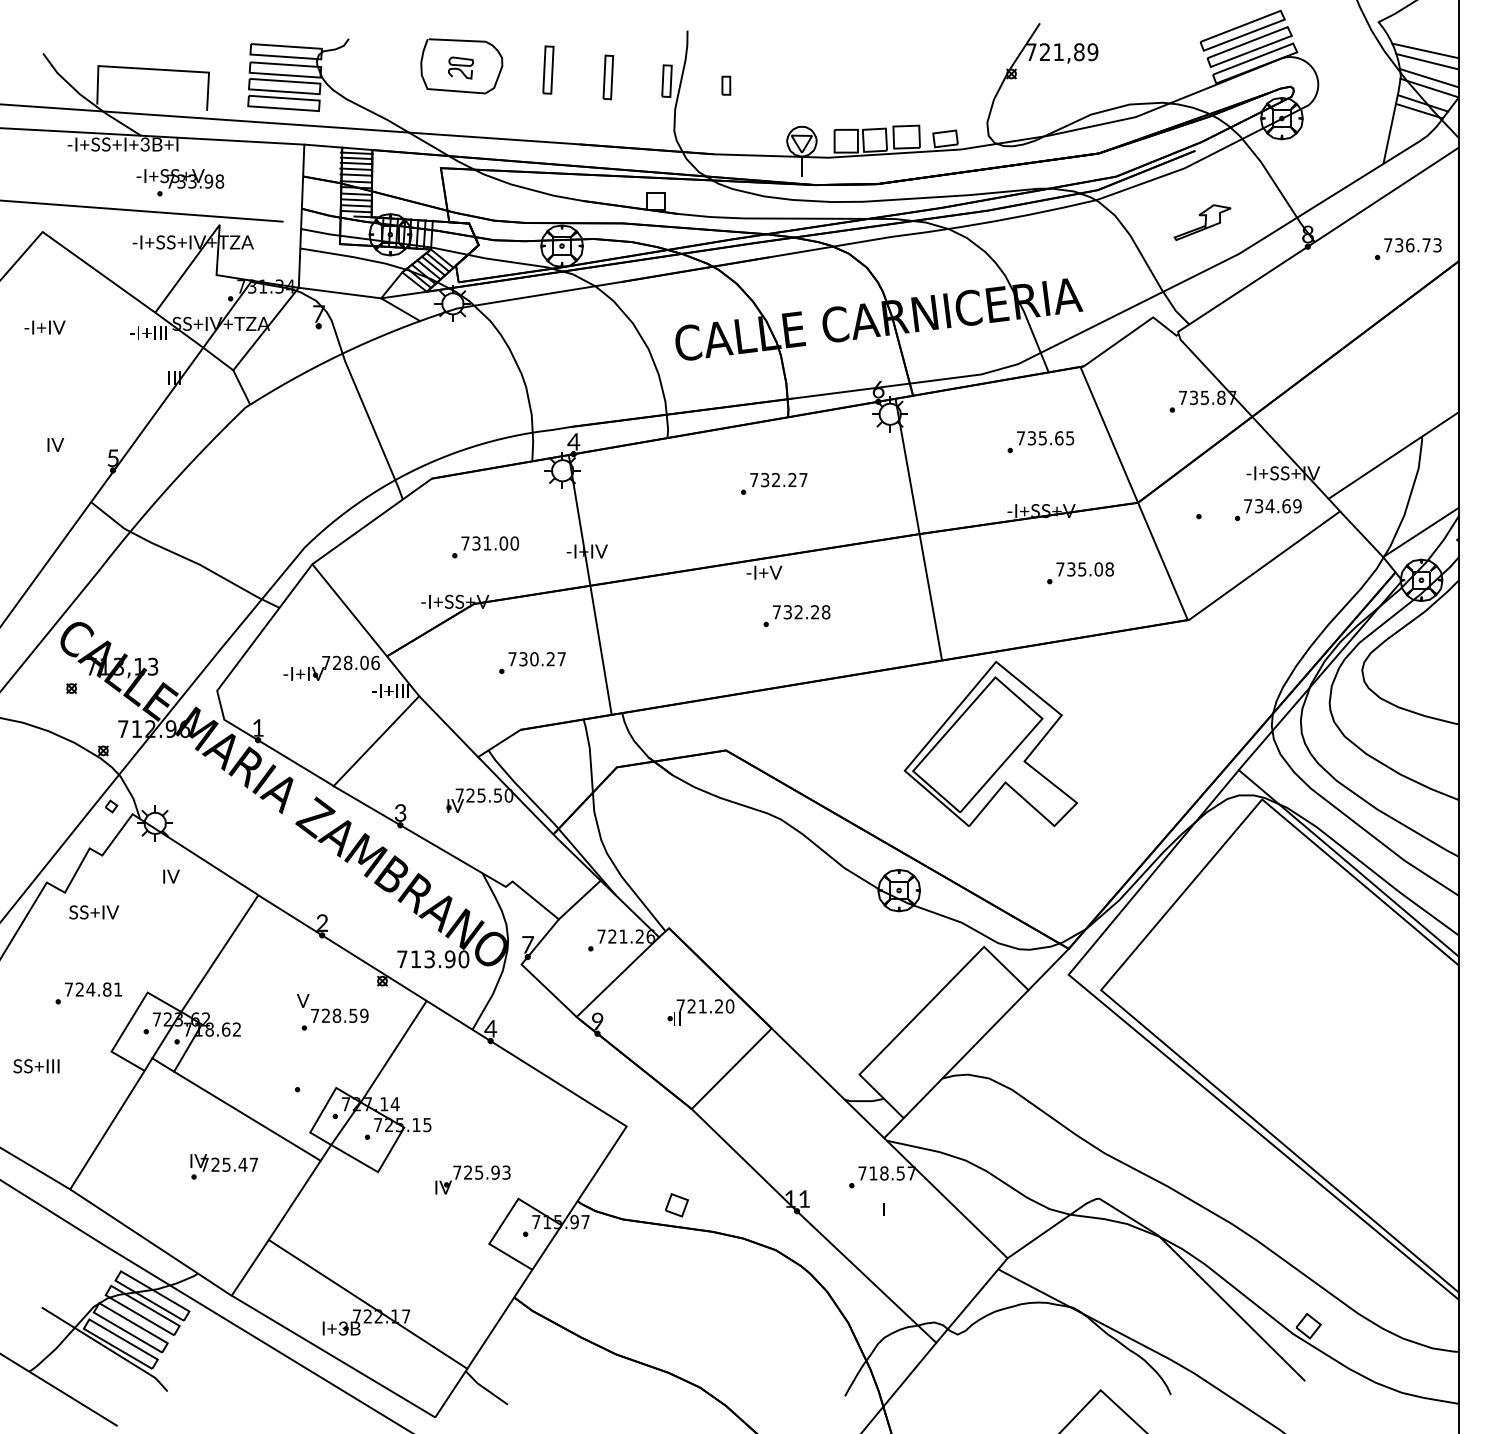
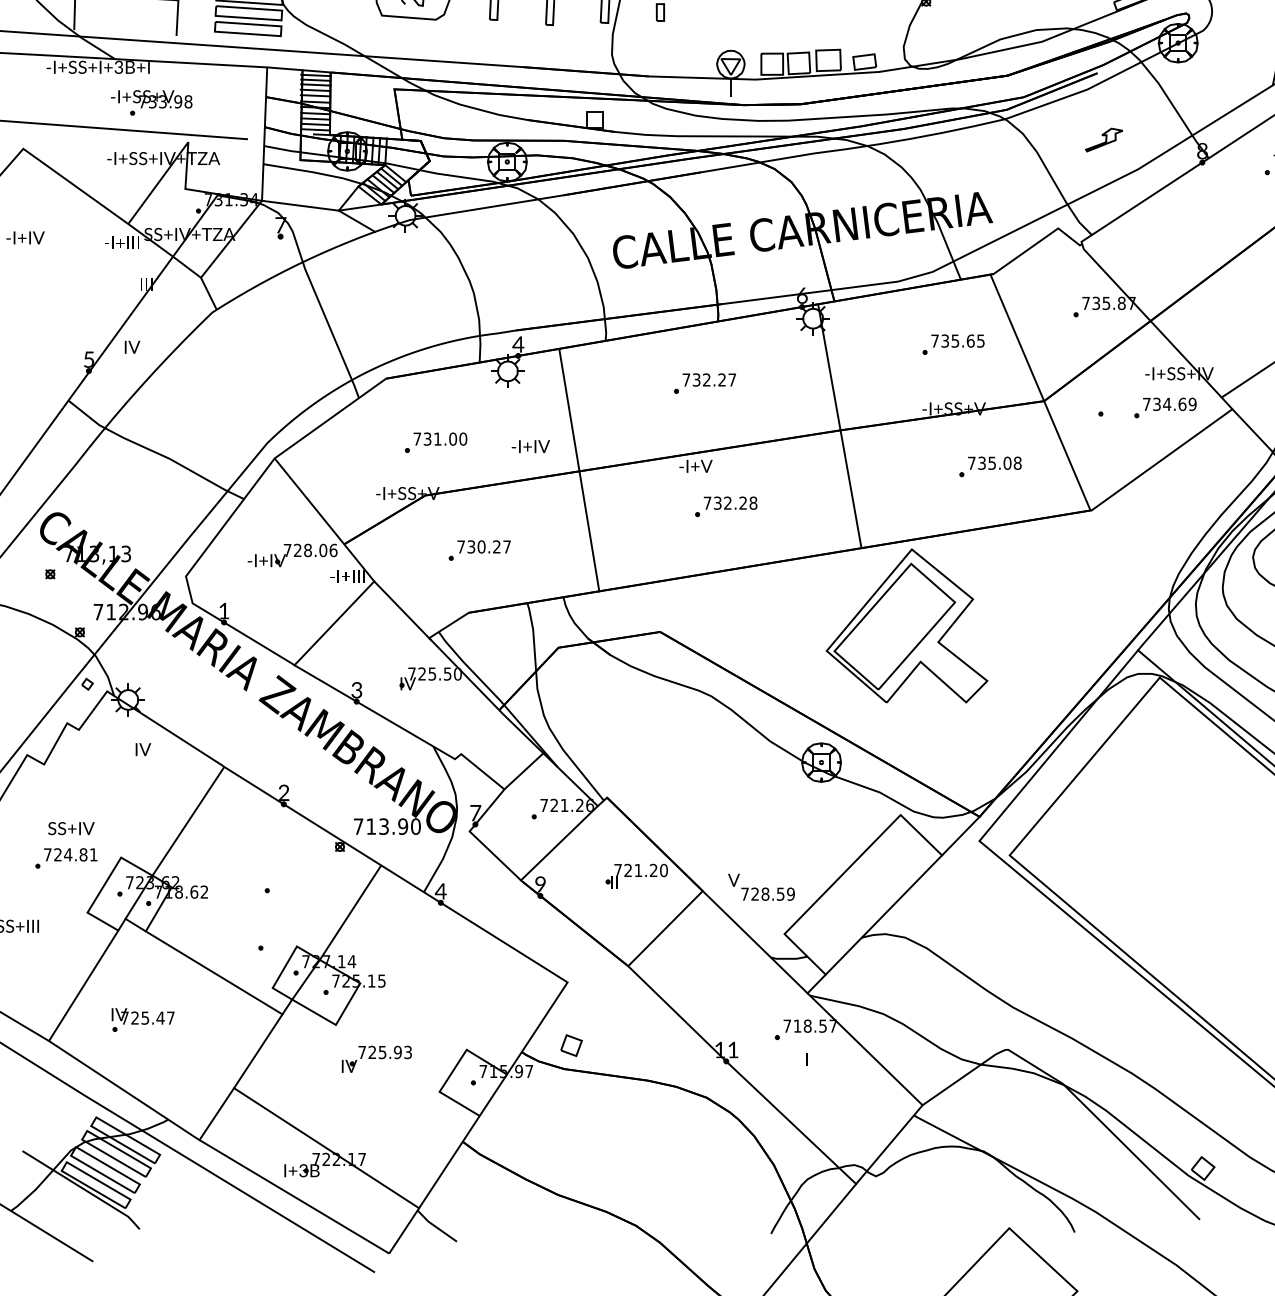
part: (1202, 222) -> (1104, 139), size x0.7
text: (55, 444) -> (132, 346), moved
line: (589, 584) -> (578, 469), moved
text: (94, 912) -> (71, 828), moved
text: (332, 1008) -> (761, 887), moved
part: (223, 1166) -> (142, 1019), moved
part: (472, 1179) -> (376, 1058), moved
part: (676, 1205) -> (571, 1045), moved

